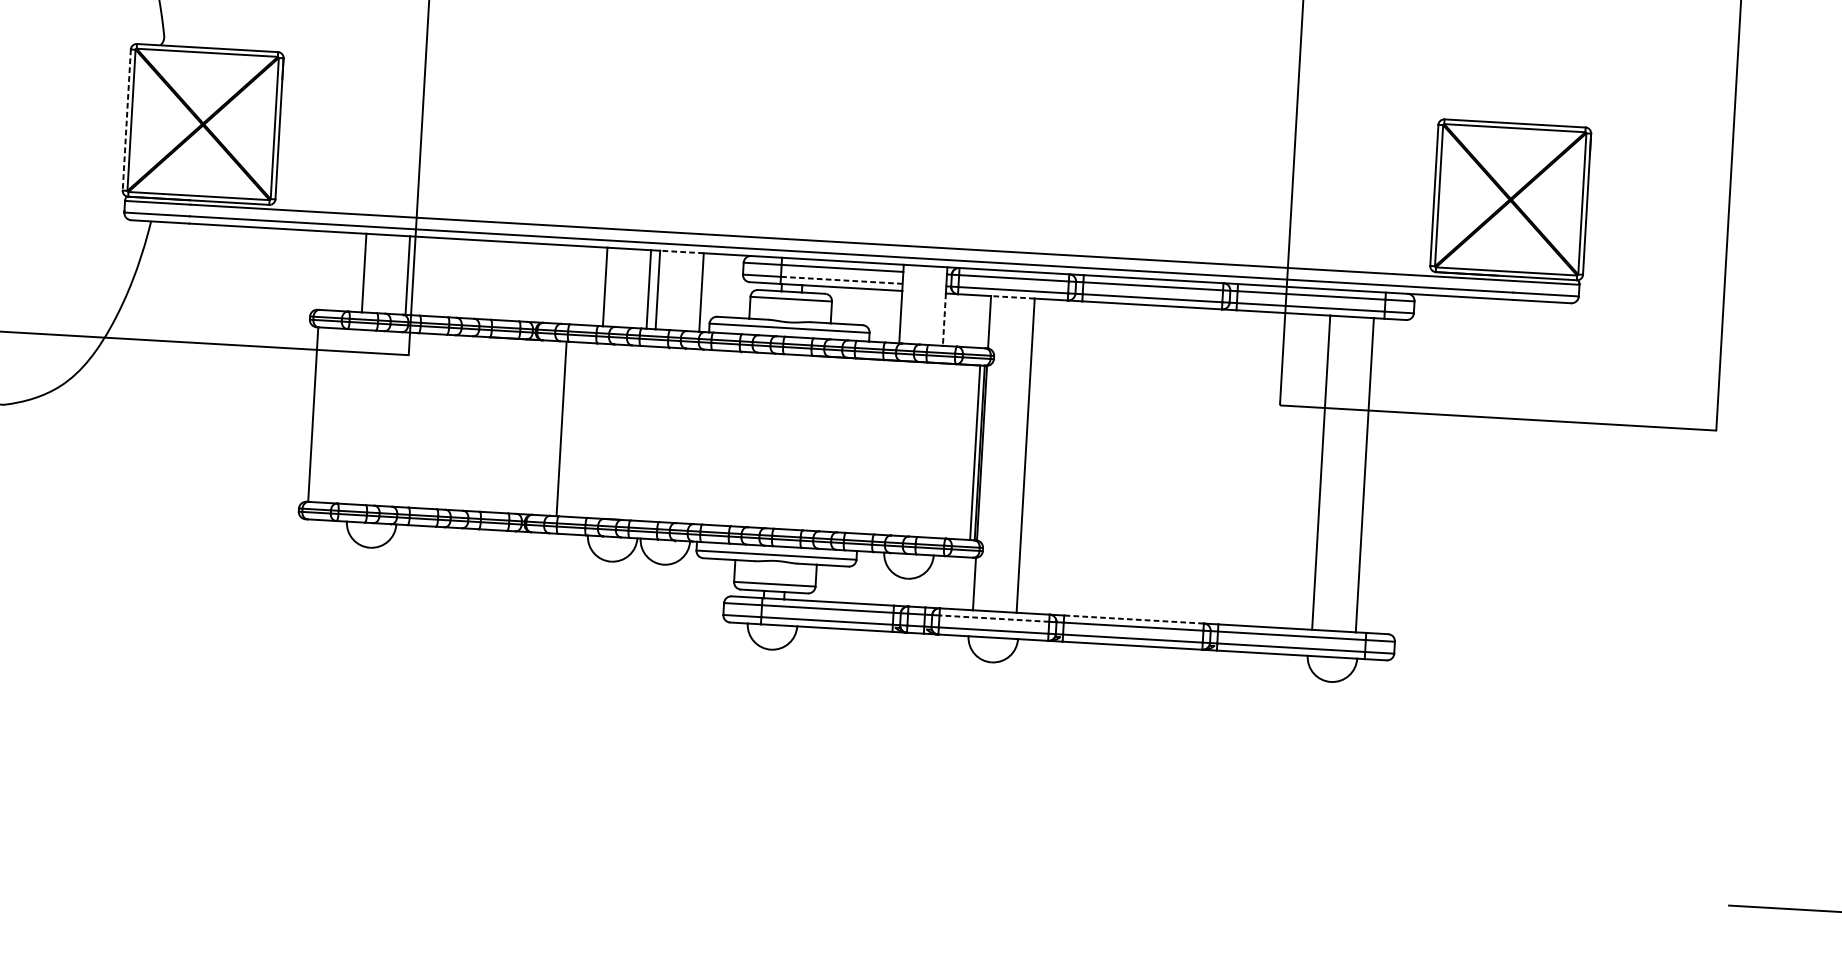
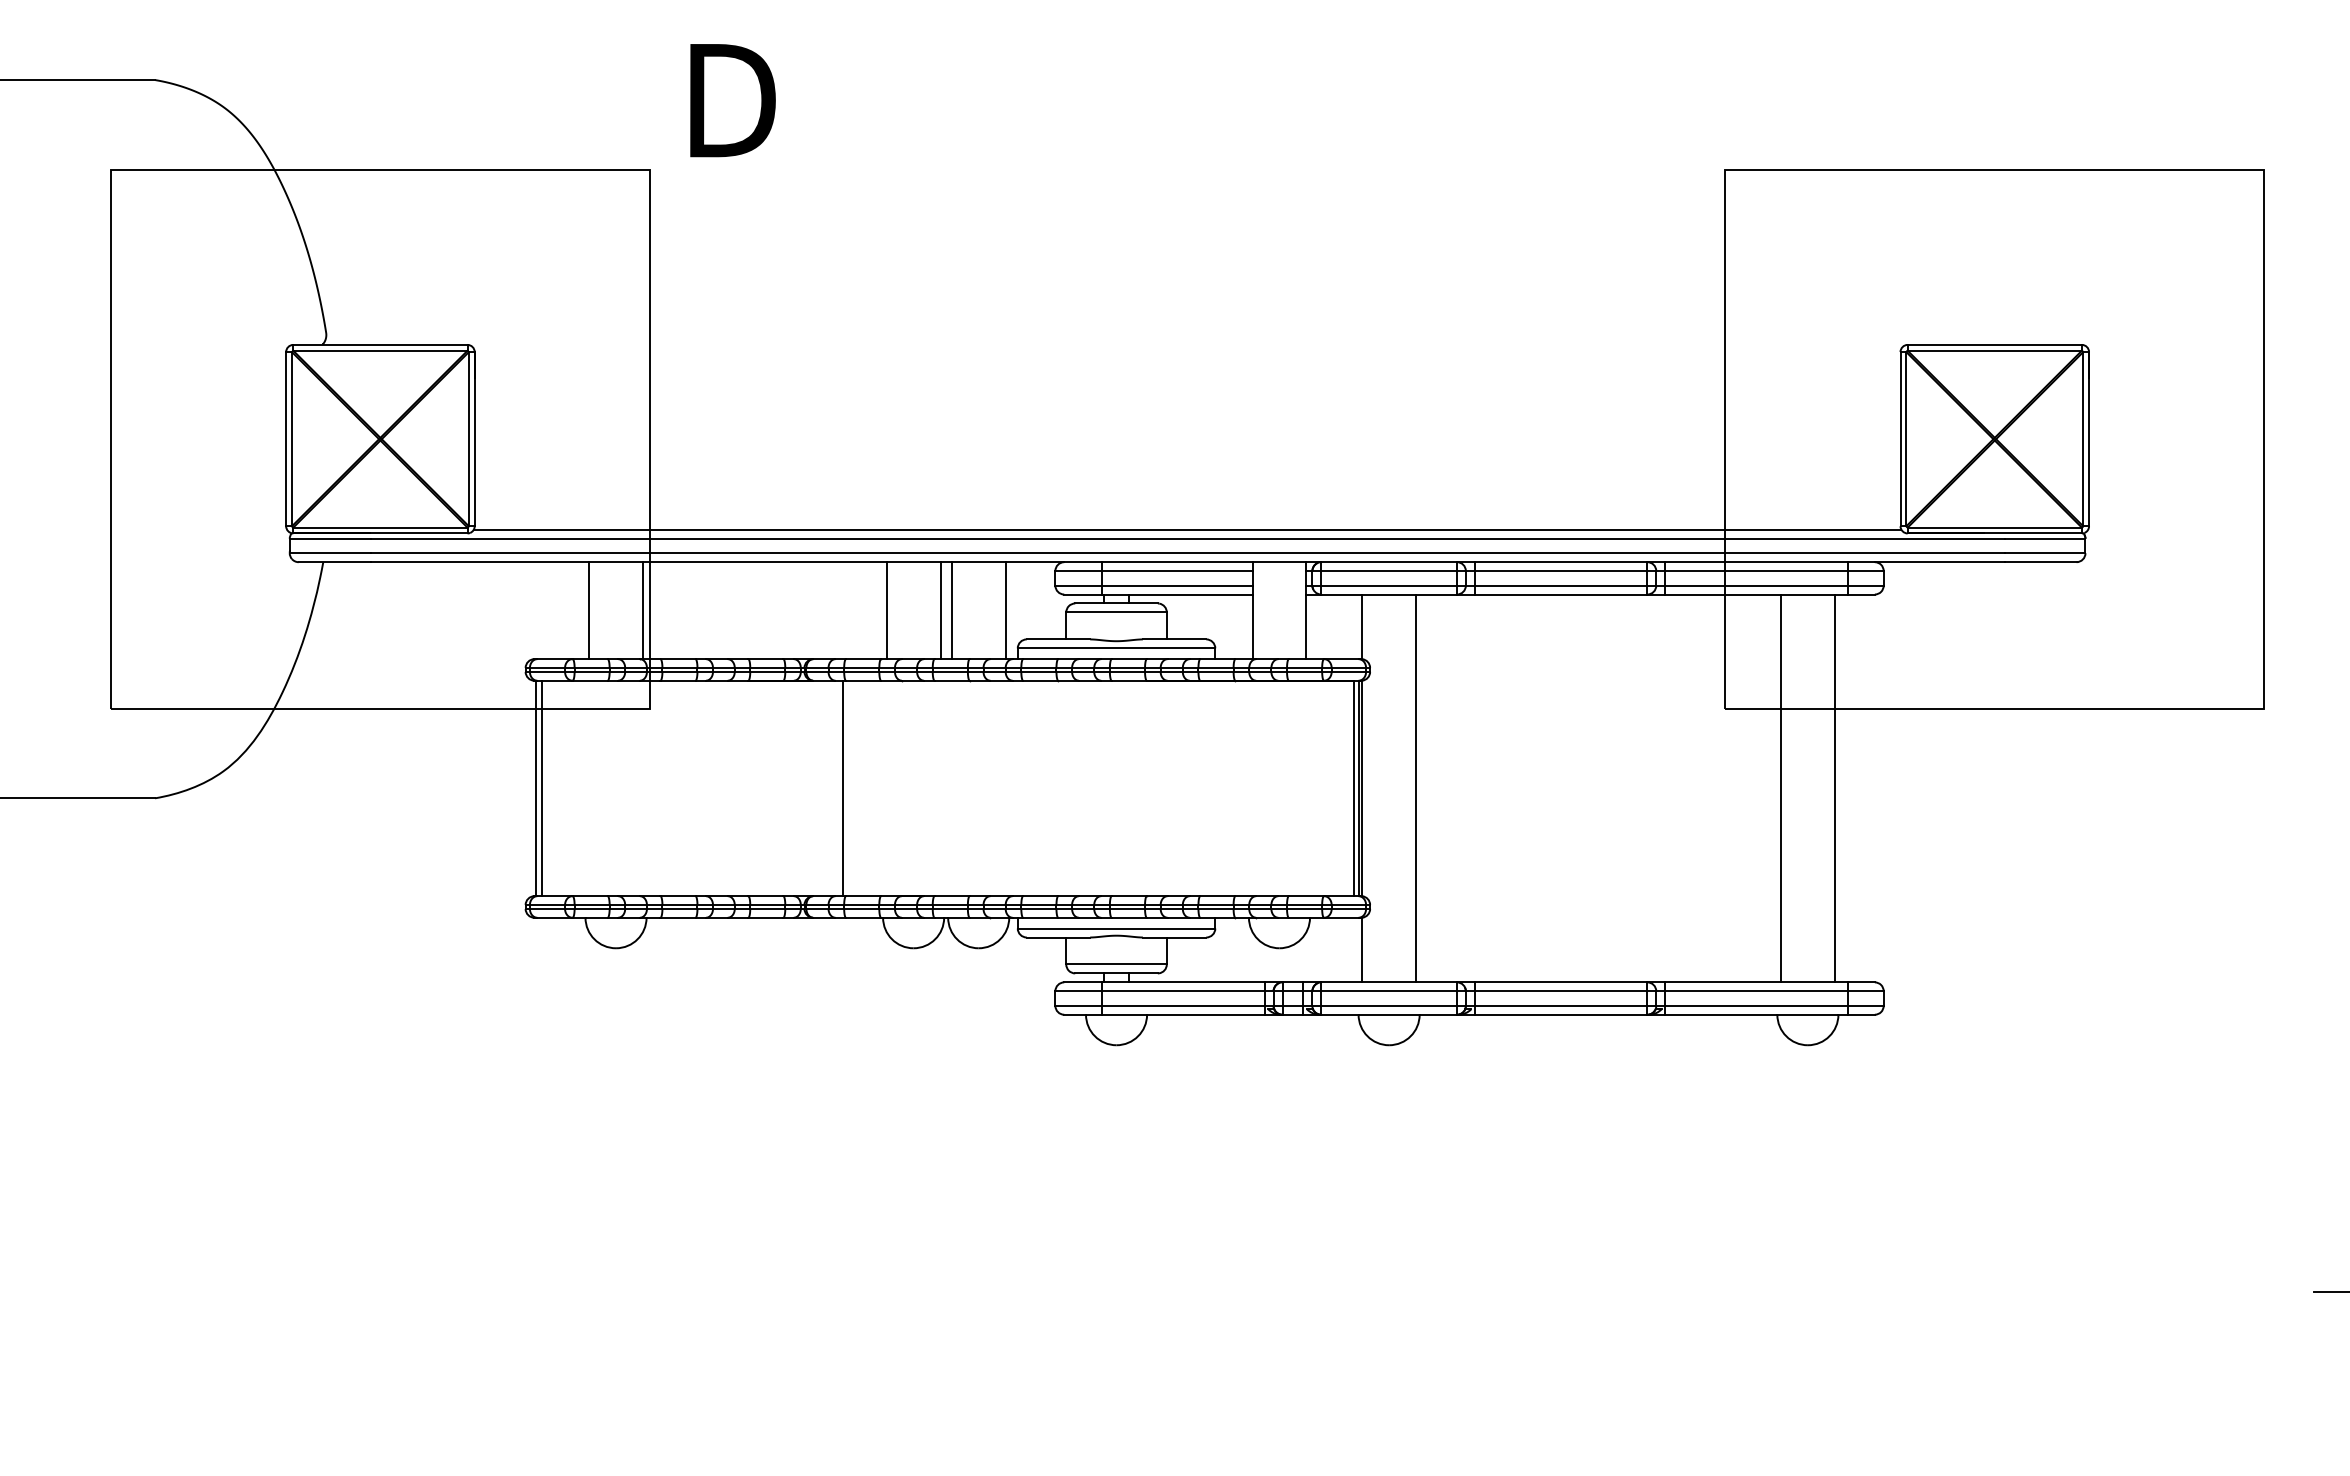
line: (127, 120) -> (286, 439), dashed -> solid
line: (852, 235) -> (1187, 529), added
line: (681, 252) -> (978, 562), dashed -> solid
line: (841, 280) -> (1176, 585), dashed -> solid
line: (1013, 297) -> (1389, 594), dashed -> solid
line: (944, 320) -> (1306, 627), dashed -> solid
line: (318, 414) -> (542, 788), added
line: (994, 618) -> (1389, 991), dashed -> solid
line: (1133, 619) -> (1560, 982), dashed -> solid

